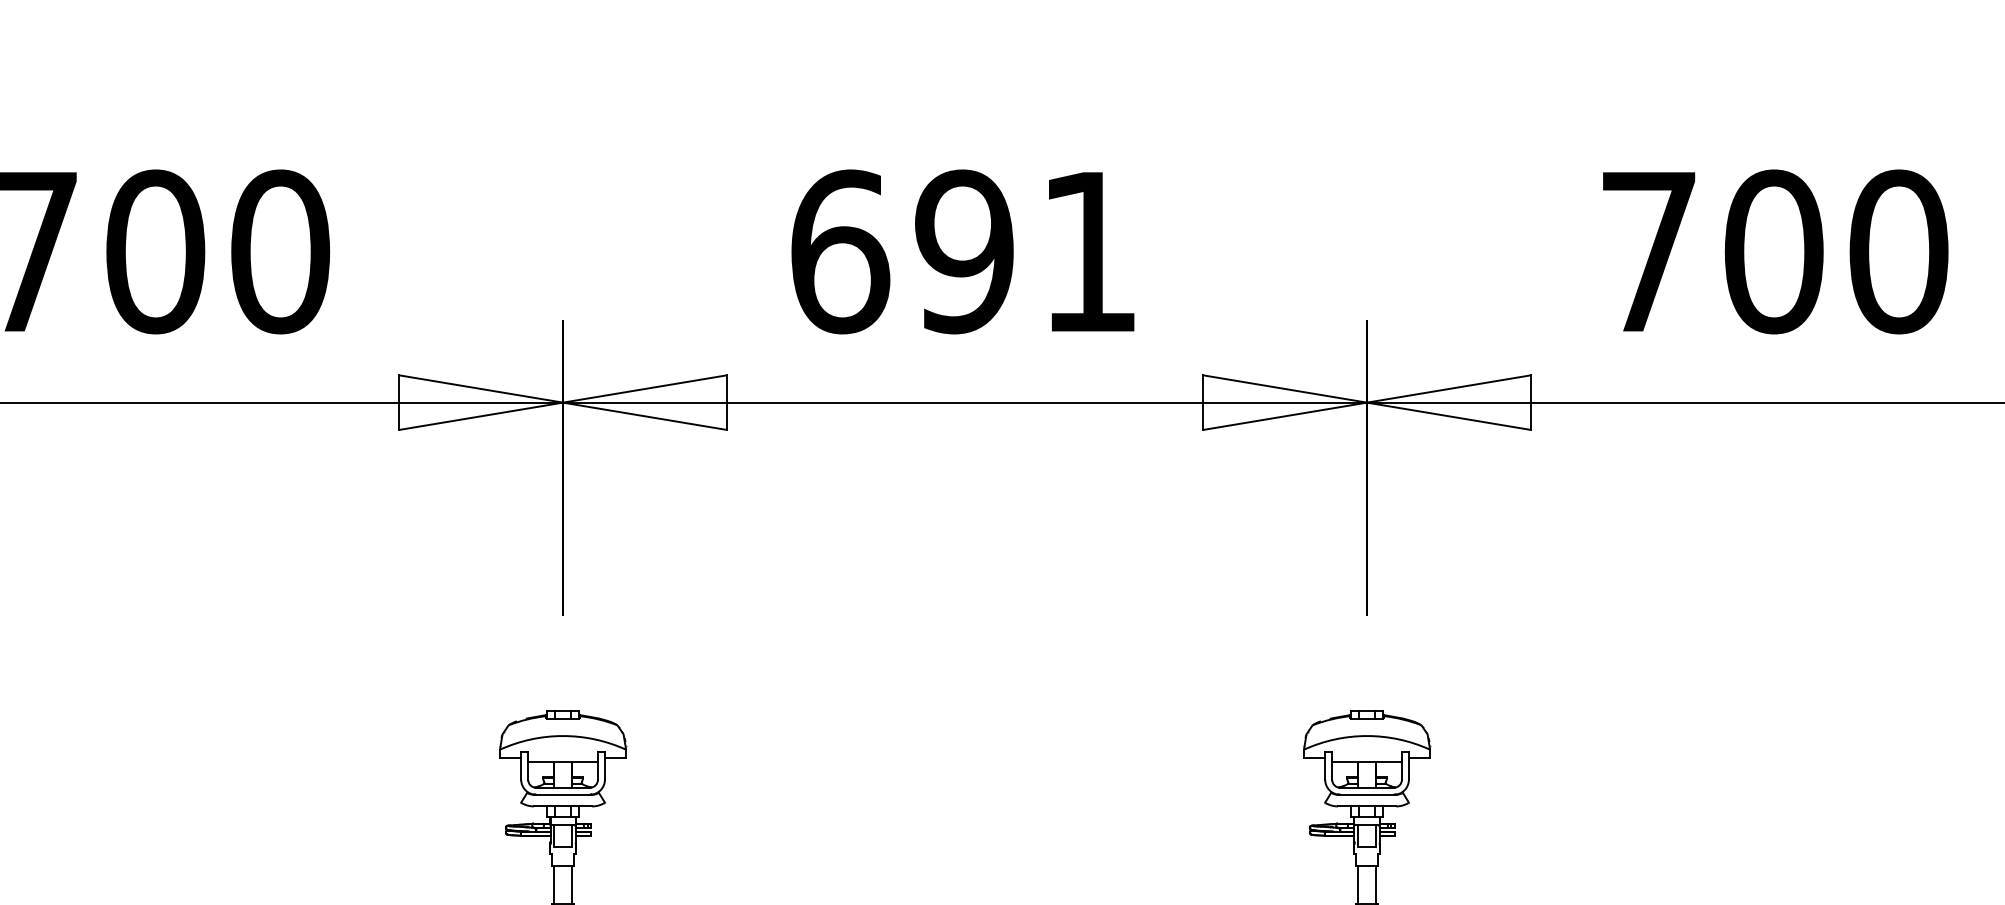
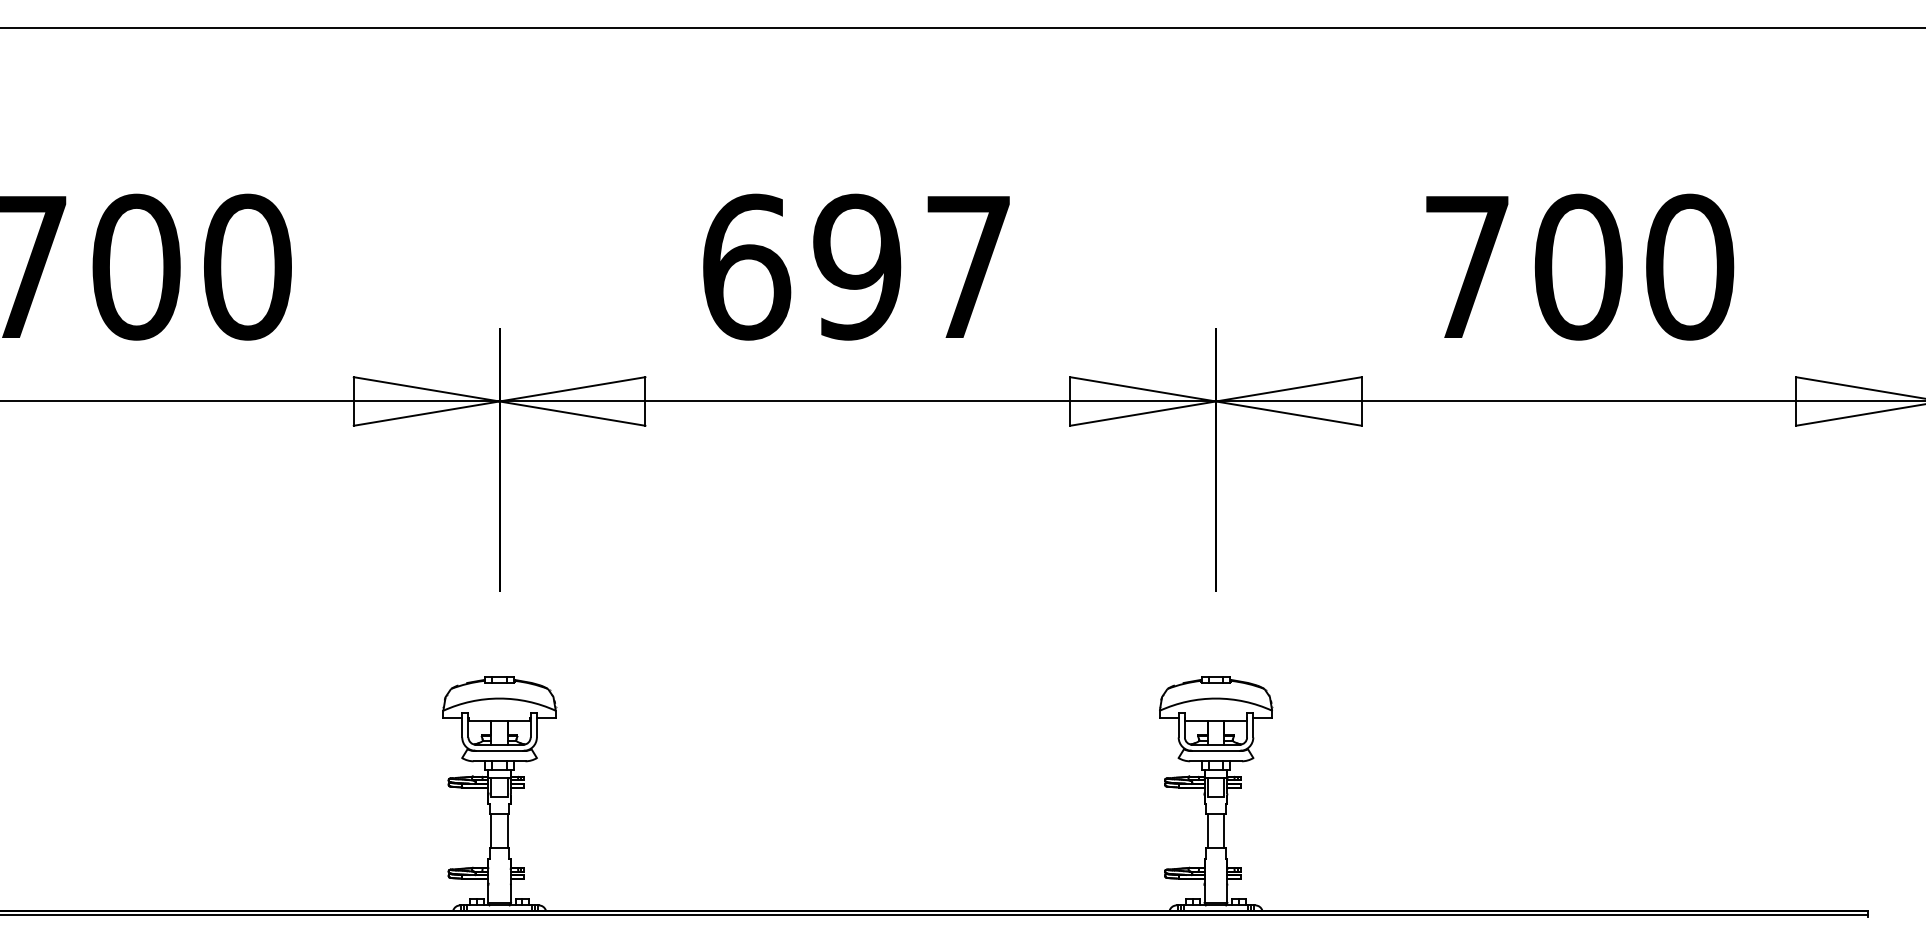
text: (1089, 251) -> (968, 266), 691 -> 697

